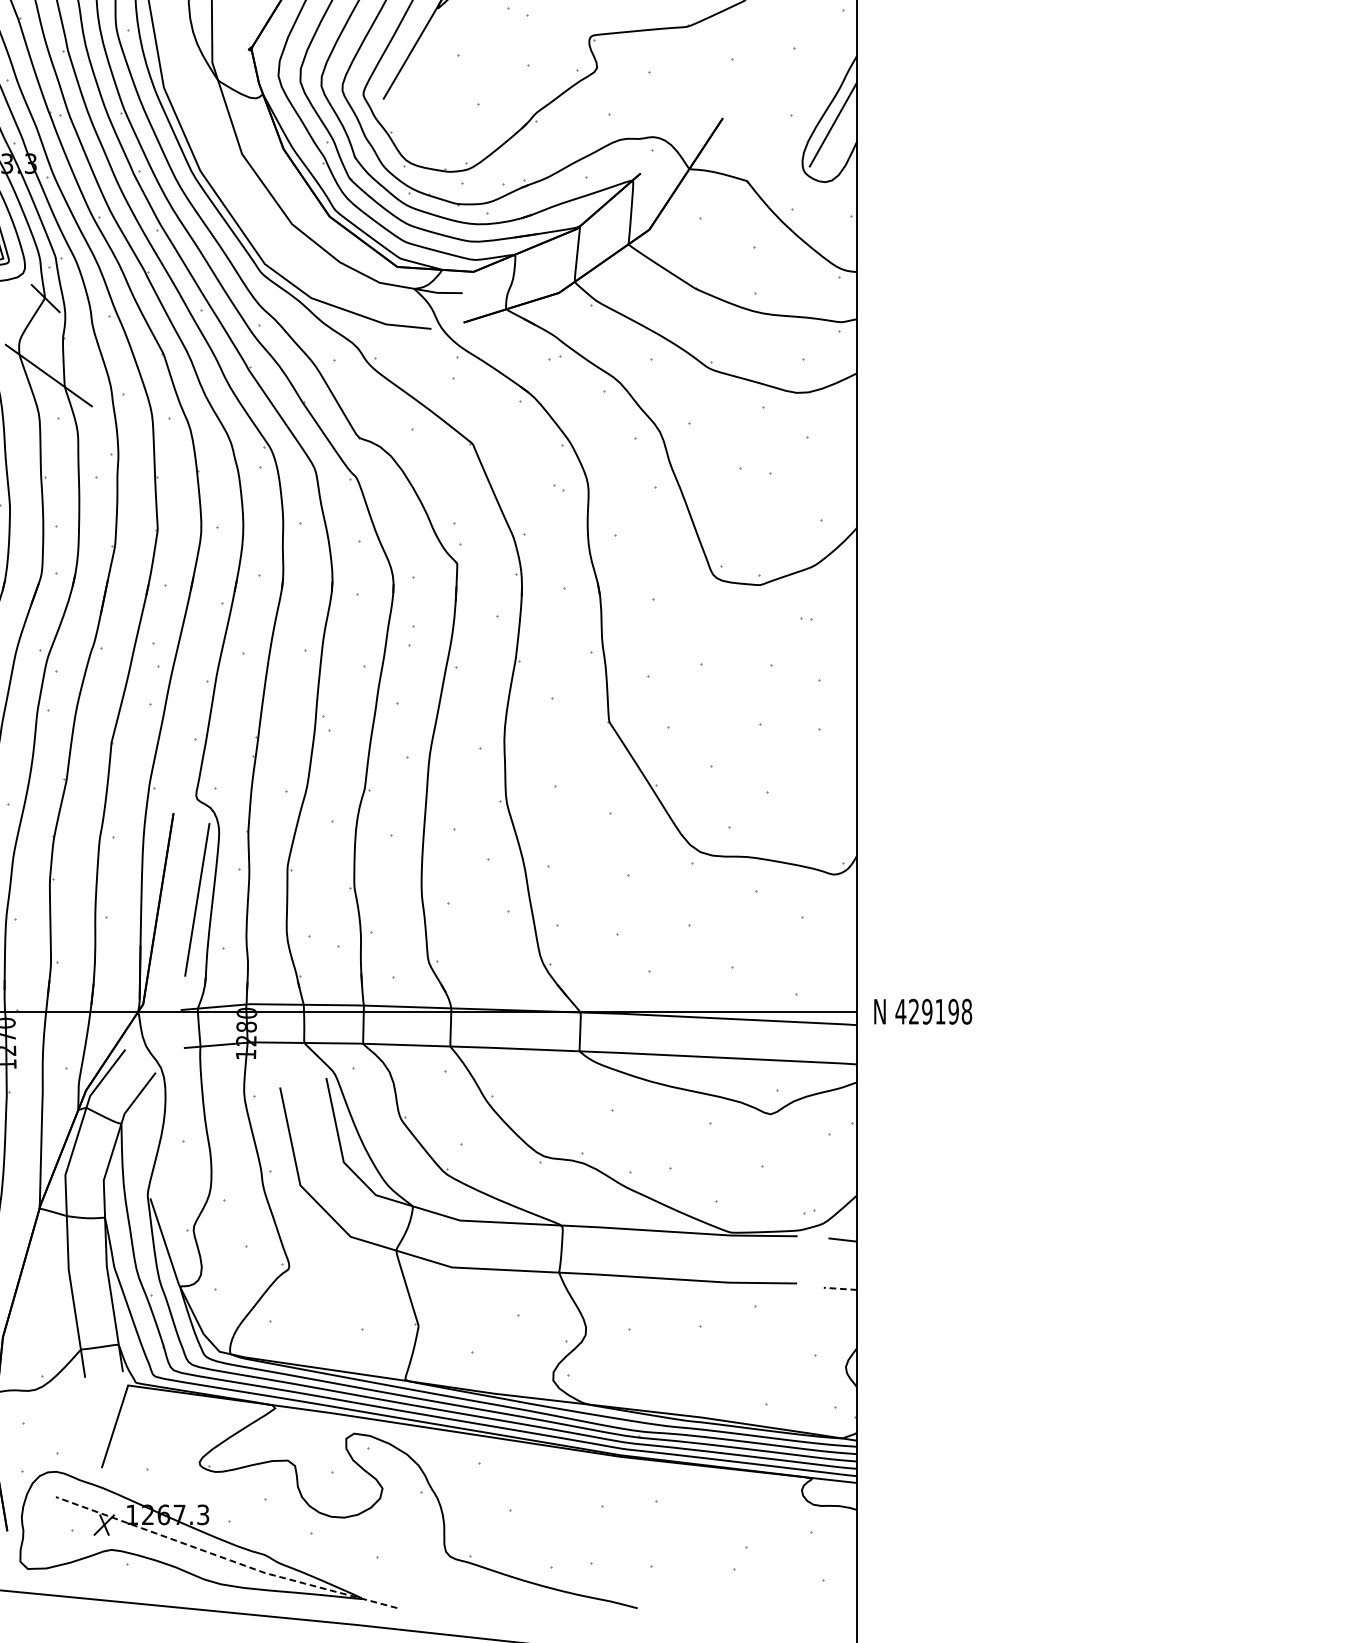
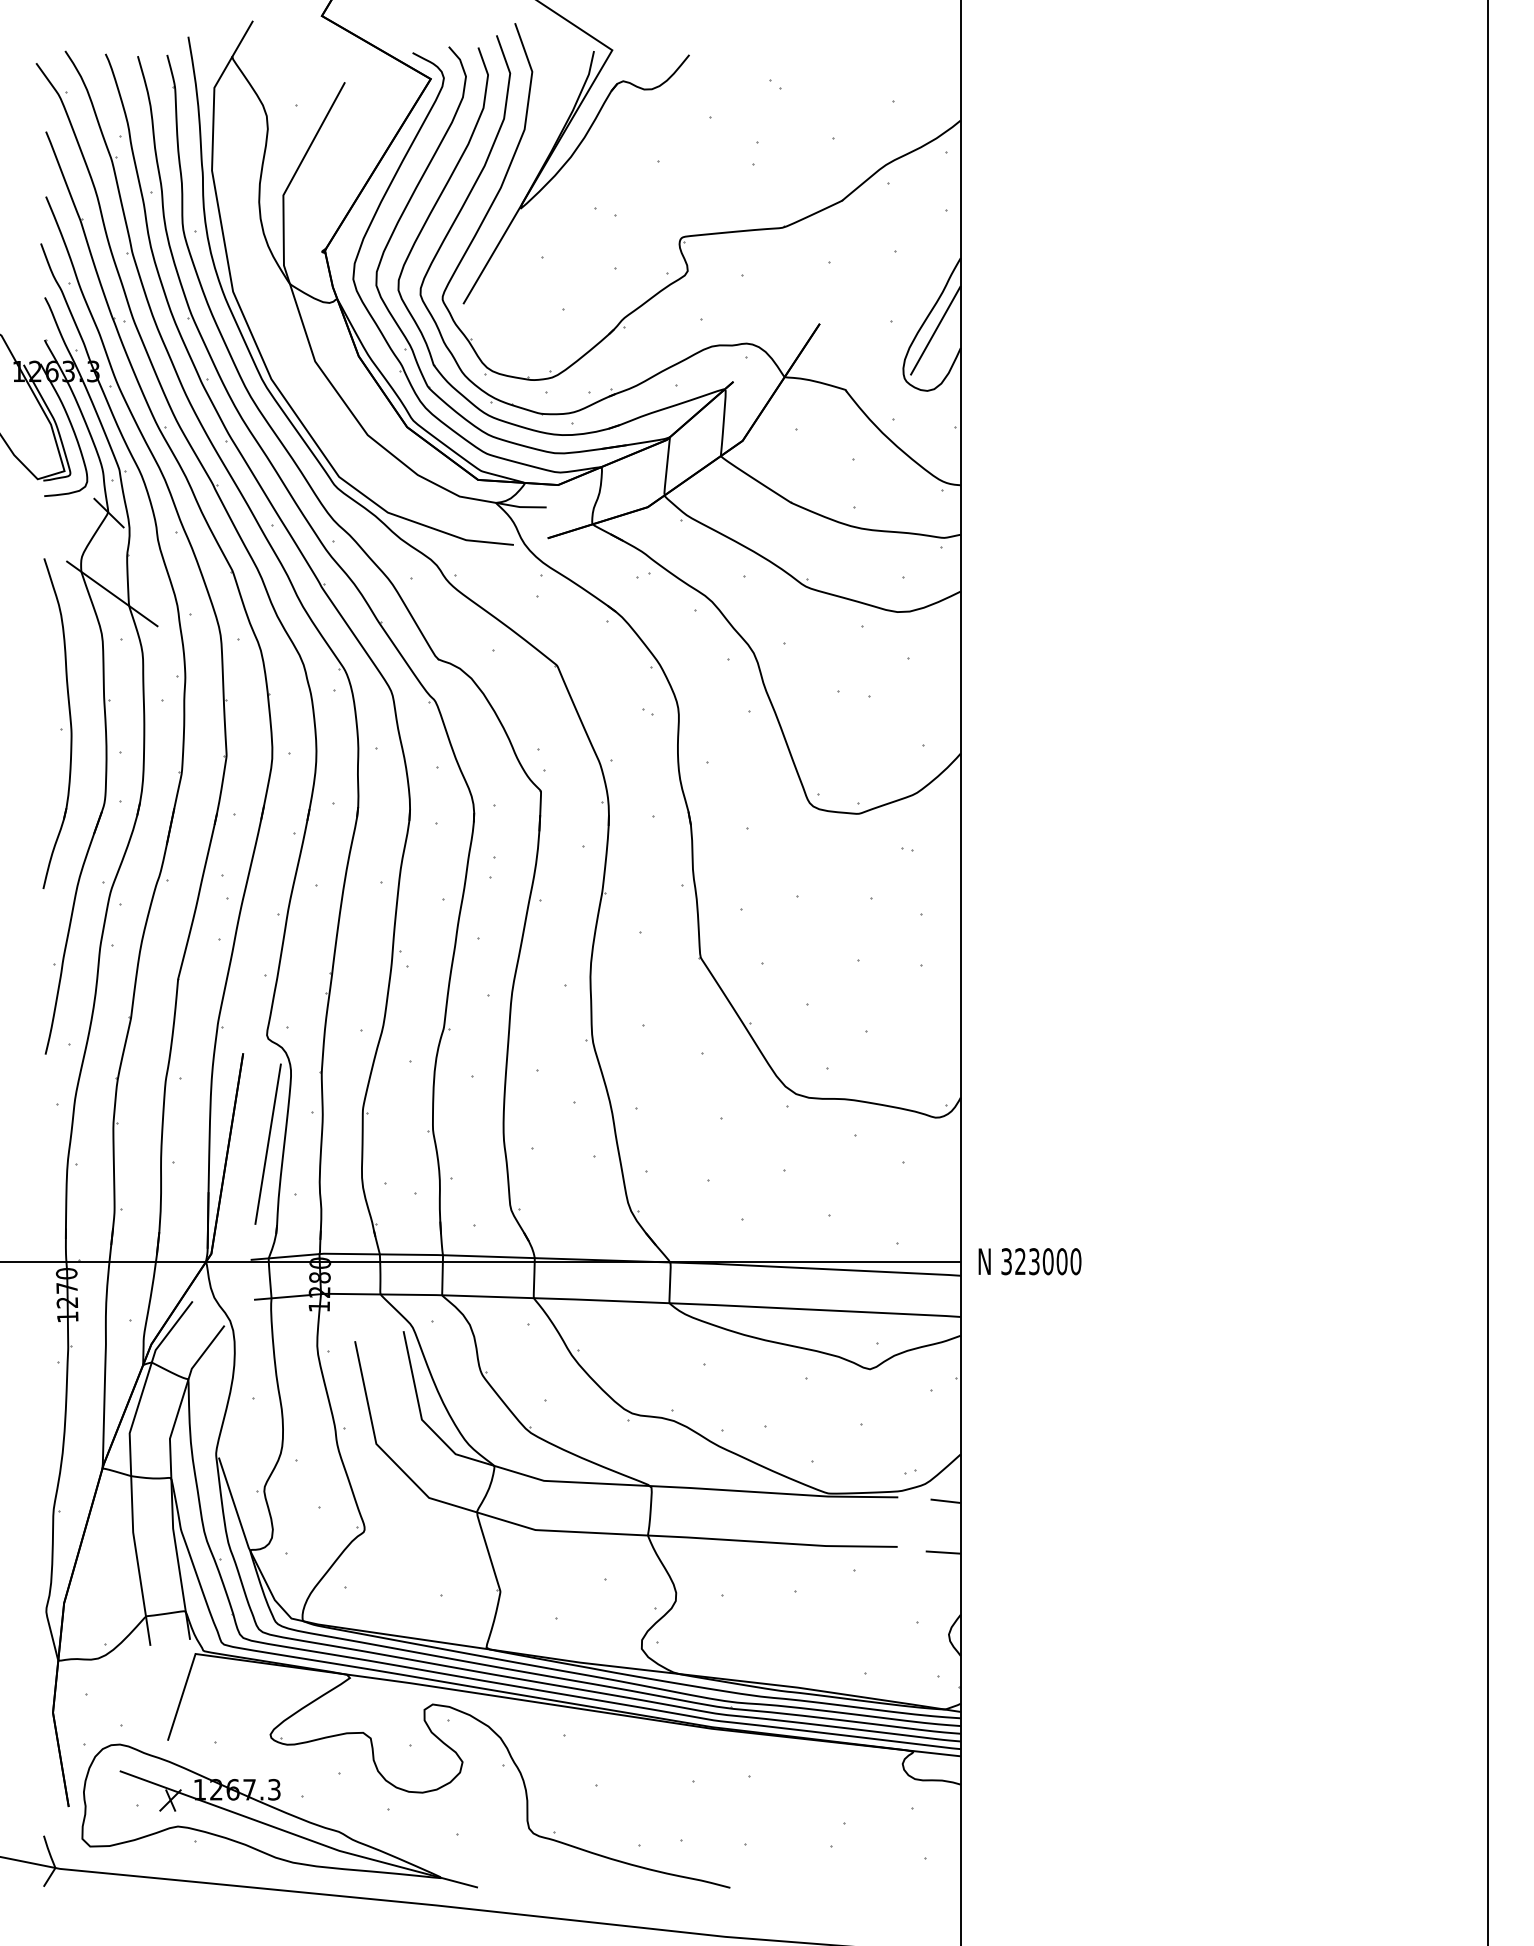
text: (933, 1011) -> (1040, 1261), 429198 -> 323000
line: (840, 1288) -> (943, 1552), dashed -> solid
line: (225, 1558) -> (297, 1835), dashed -> solid

